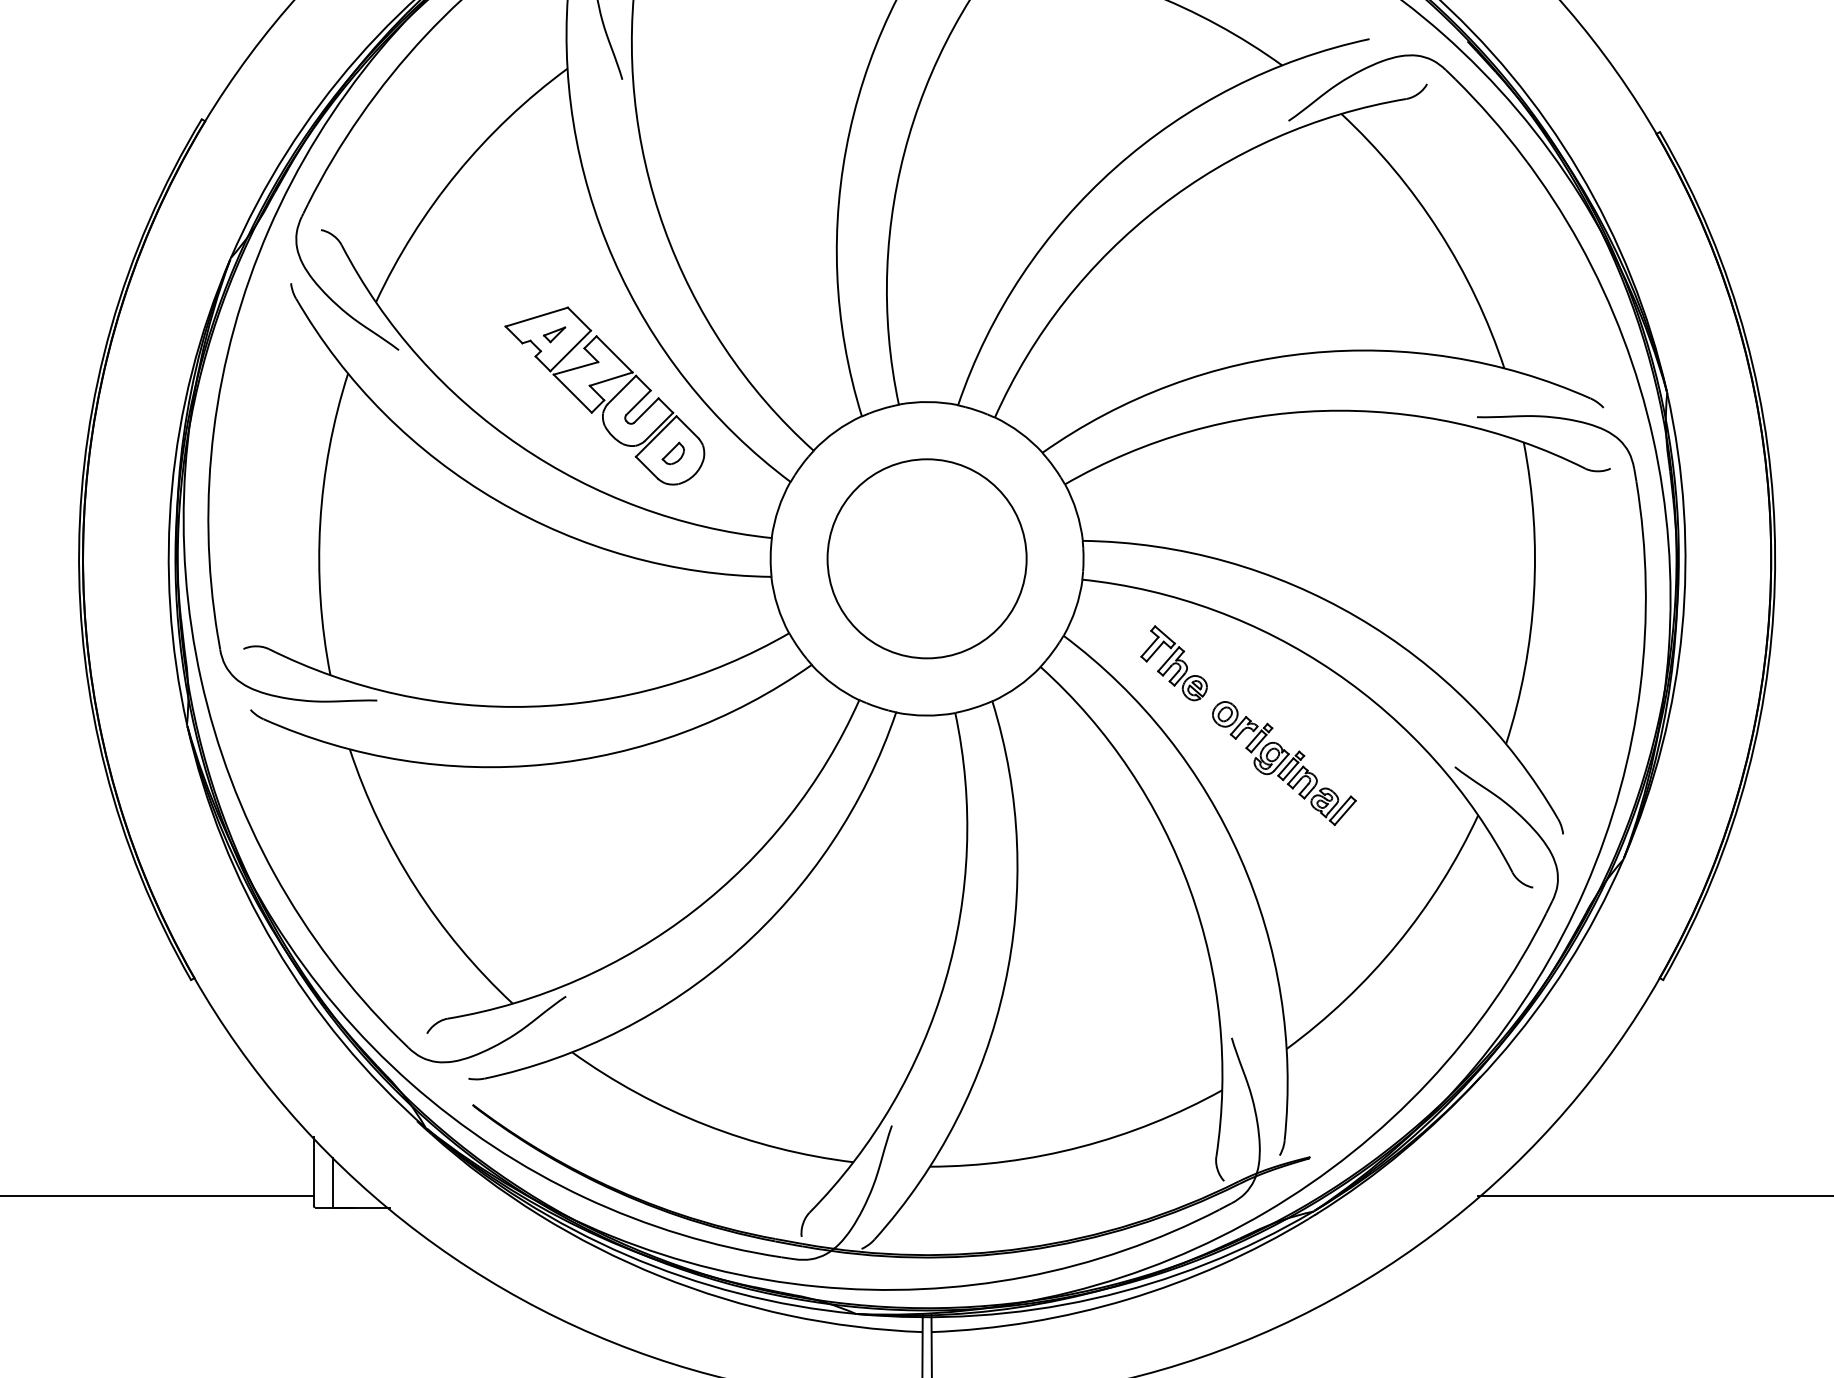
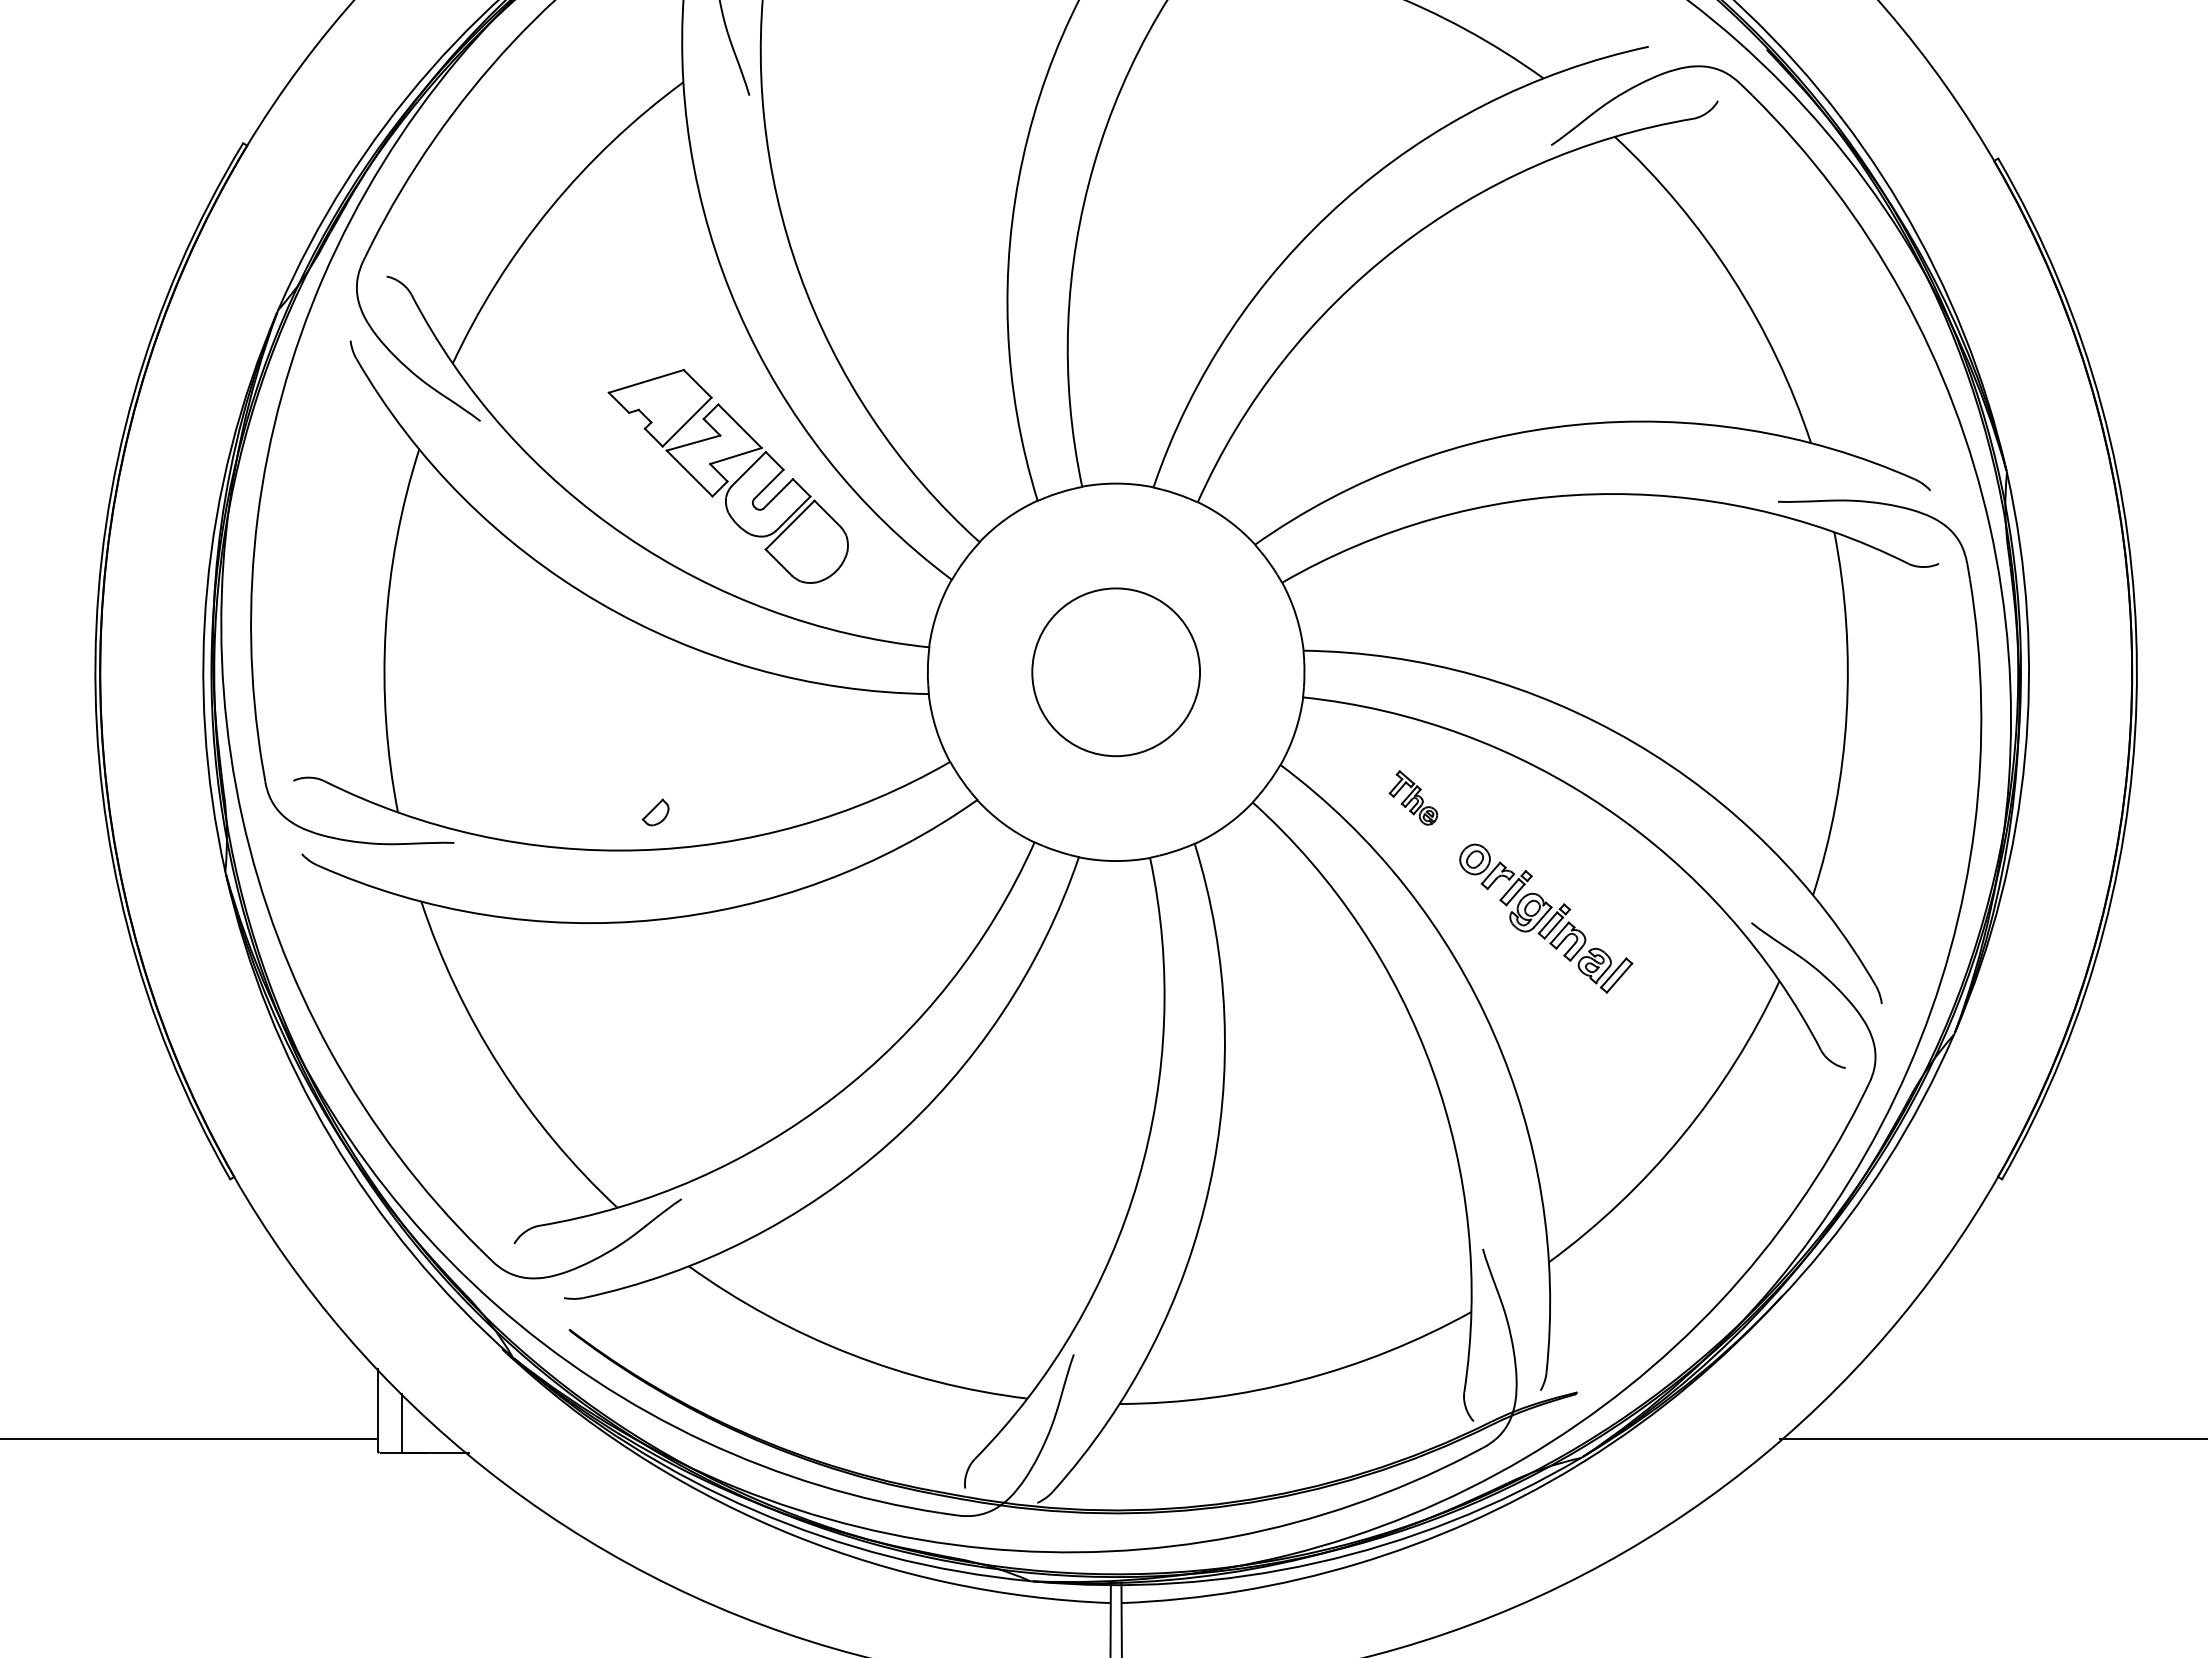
part: (554, 334) -> (667, 402), removed
part: (673, 453) -> (655, 812), moved
circle: (926, 558) -> (1115, 672), size x0.7
part: (1174, 662) -> (1413, 797), size x0.6

